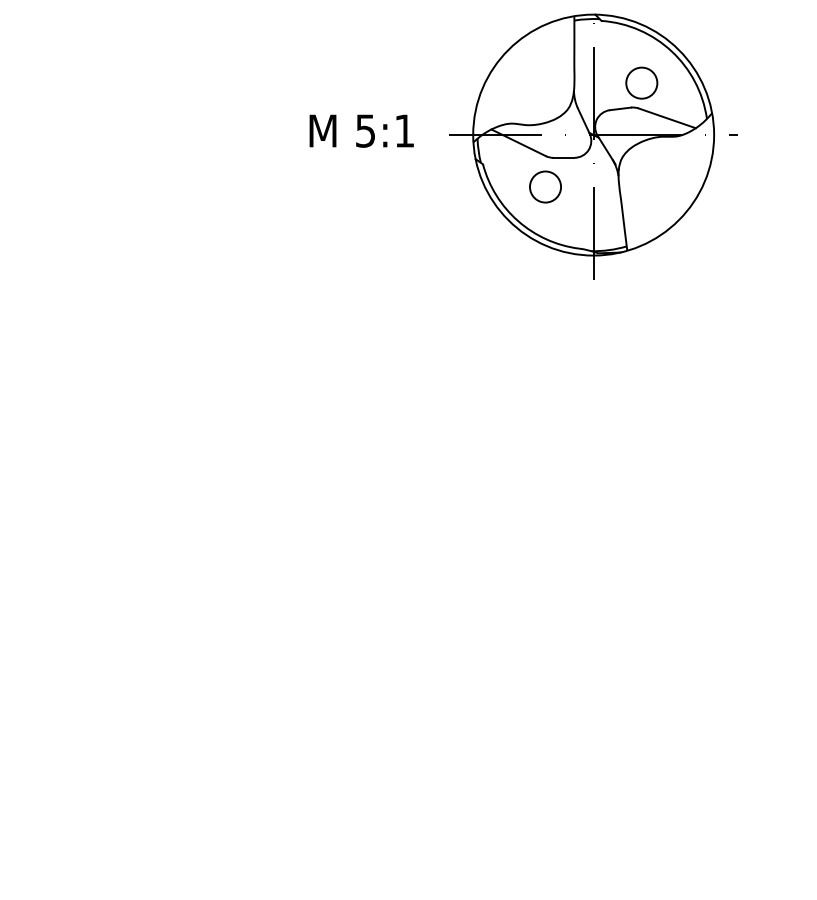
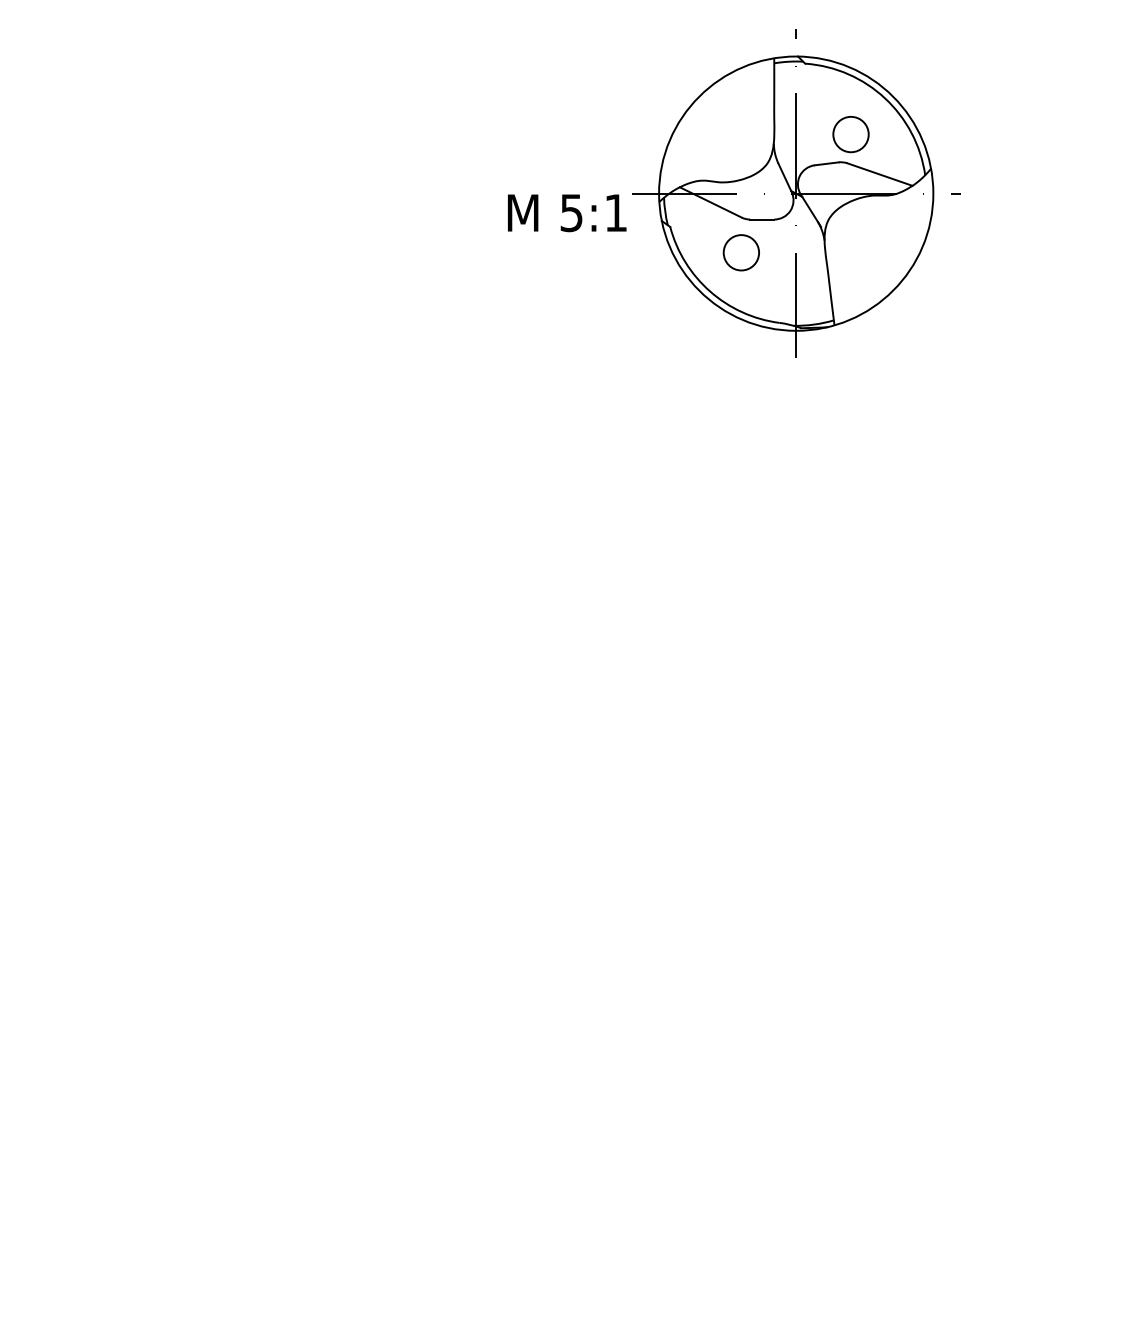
text: (362, 131) -> (567, 213), moved

